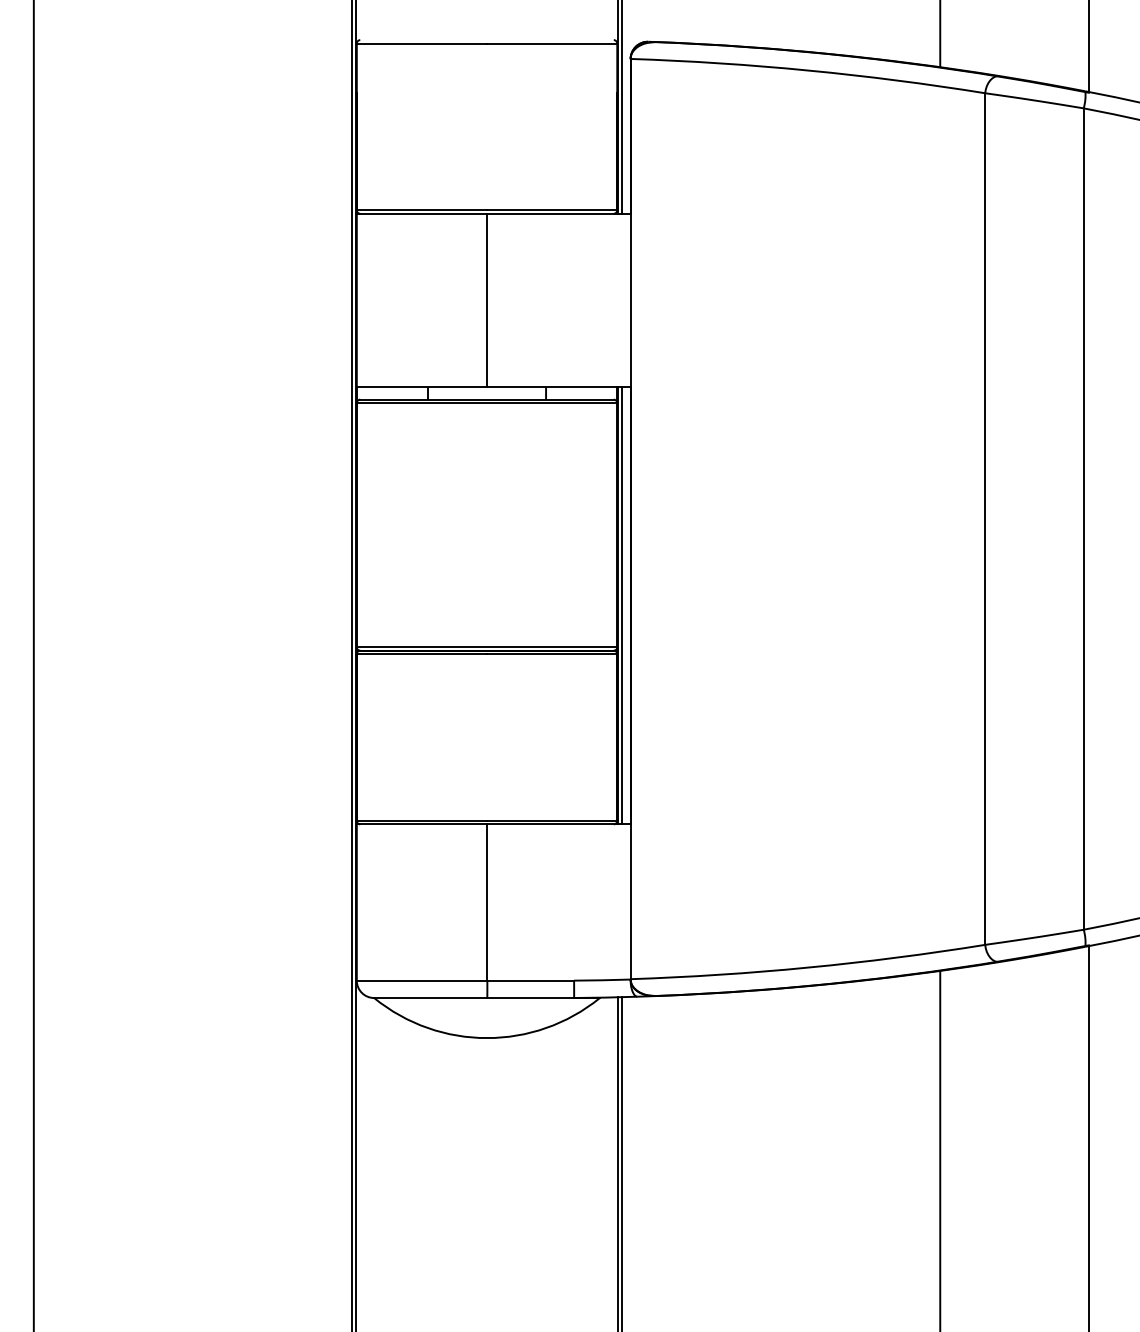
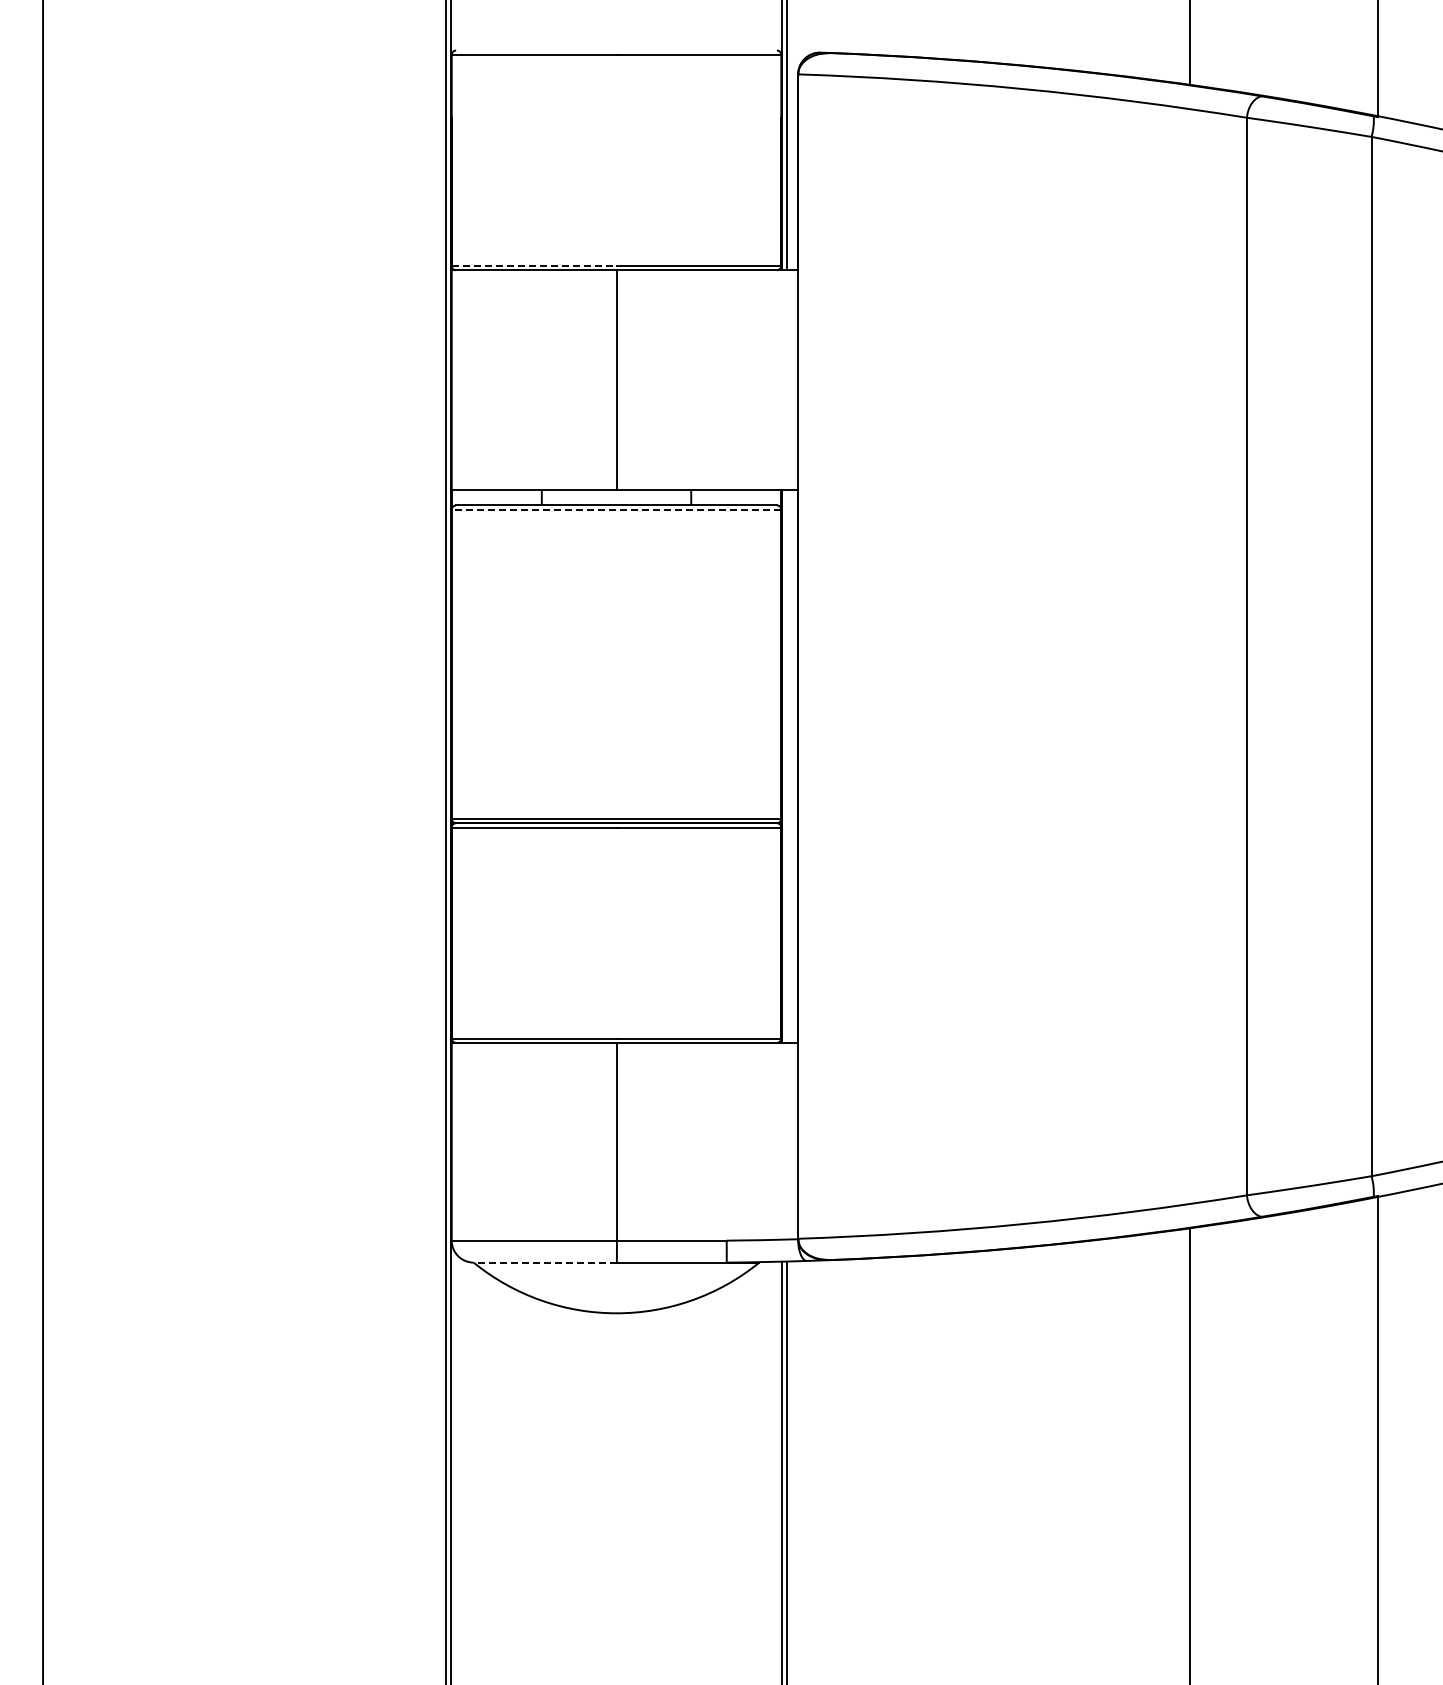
line: (422, 209) -> (534, 265), solid -> dashed
line: (487, 402) -> (616, 509), solid -> dashed
line: (621, 605) -> (786, 765), removed
line: (430, 997) -> (545, 1262), solid -> dashed

